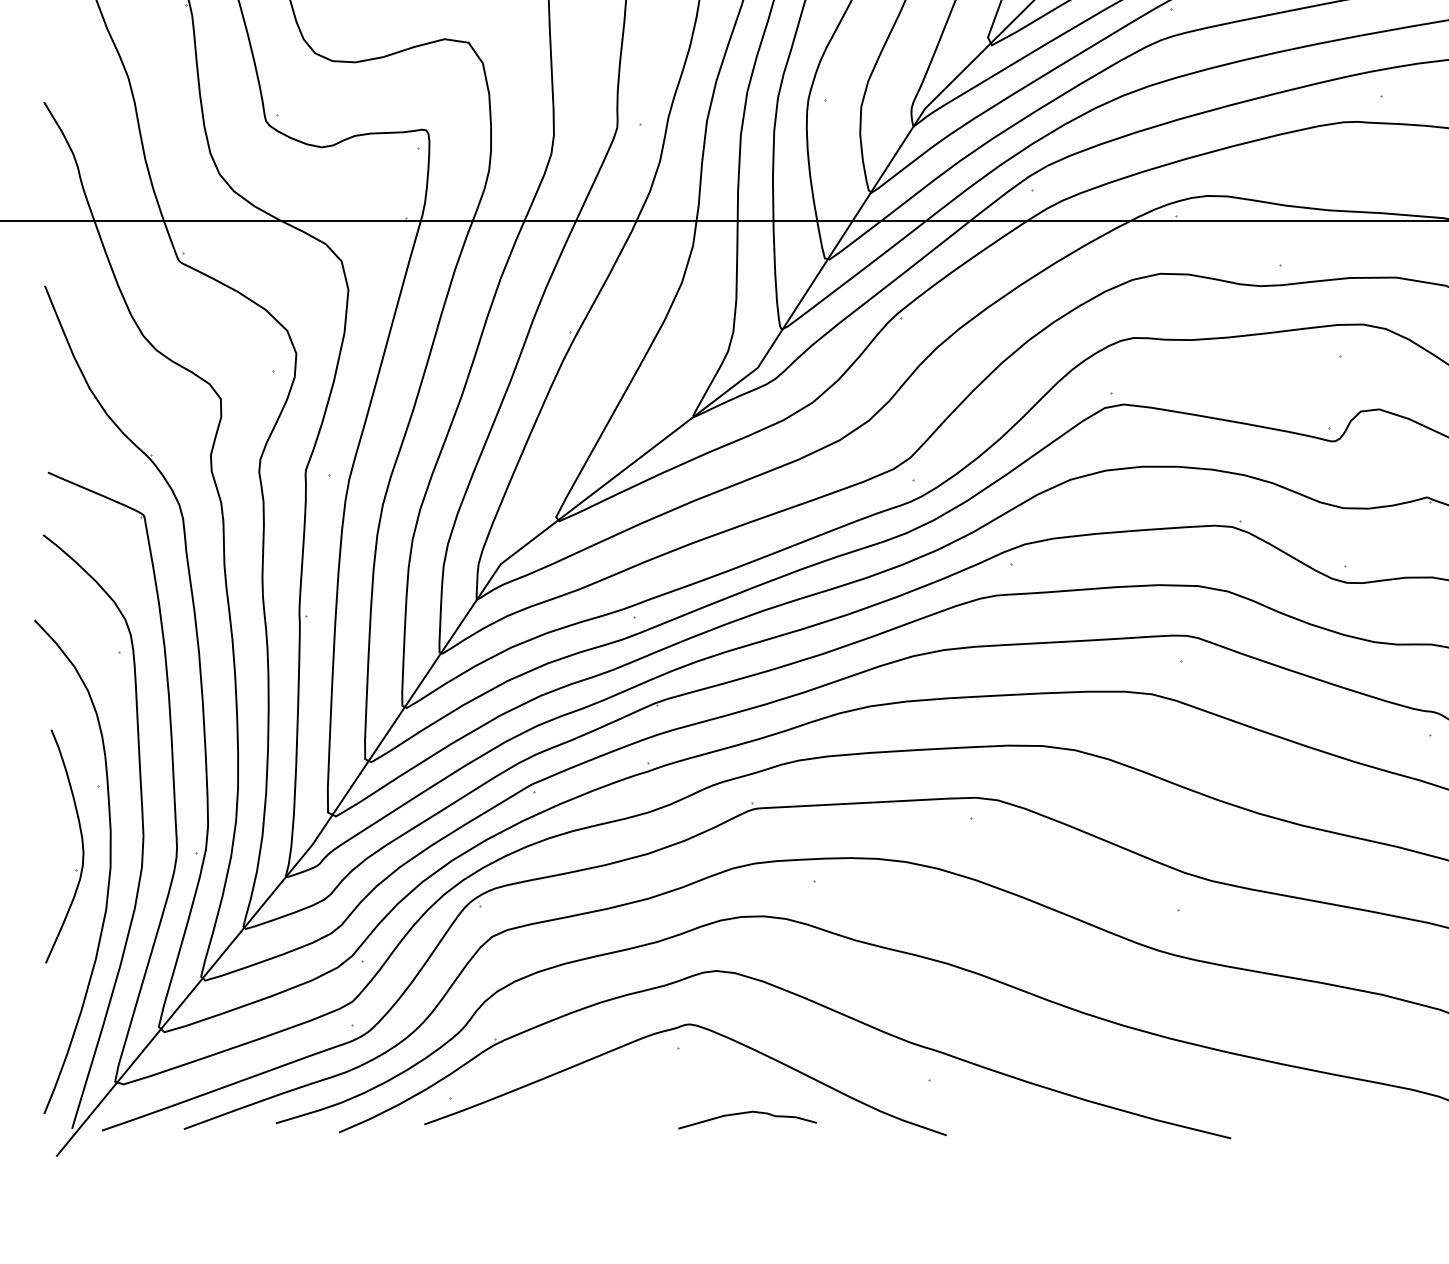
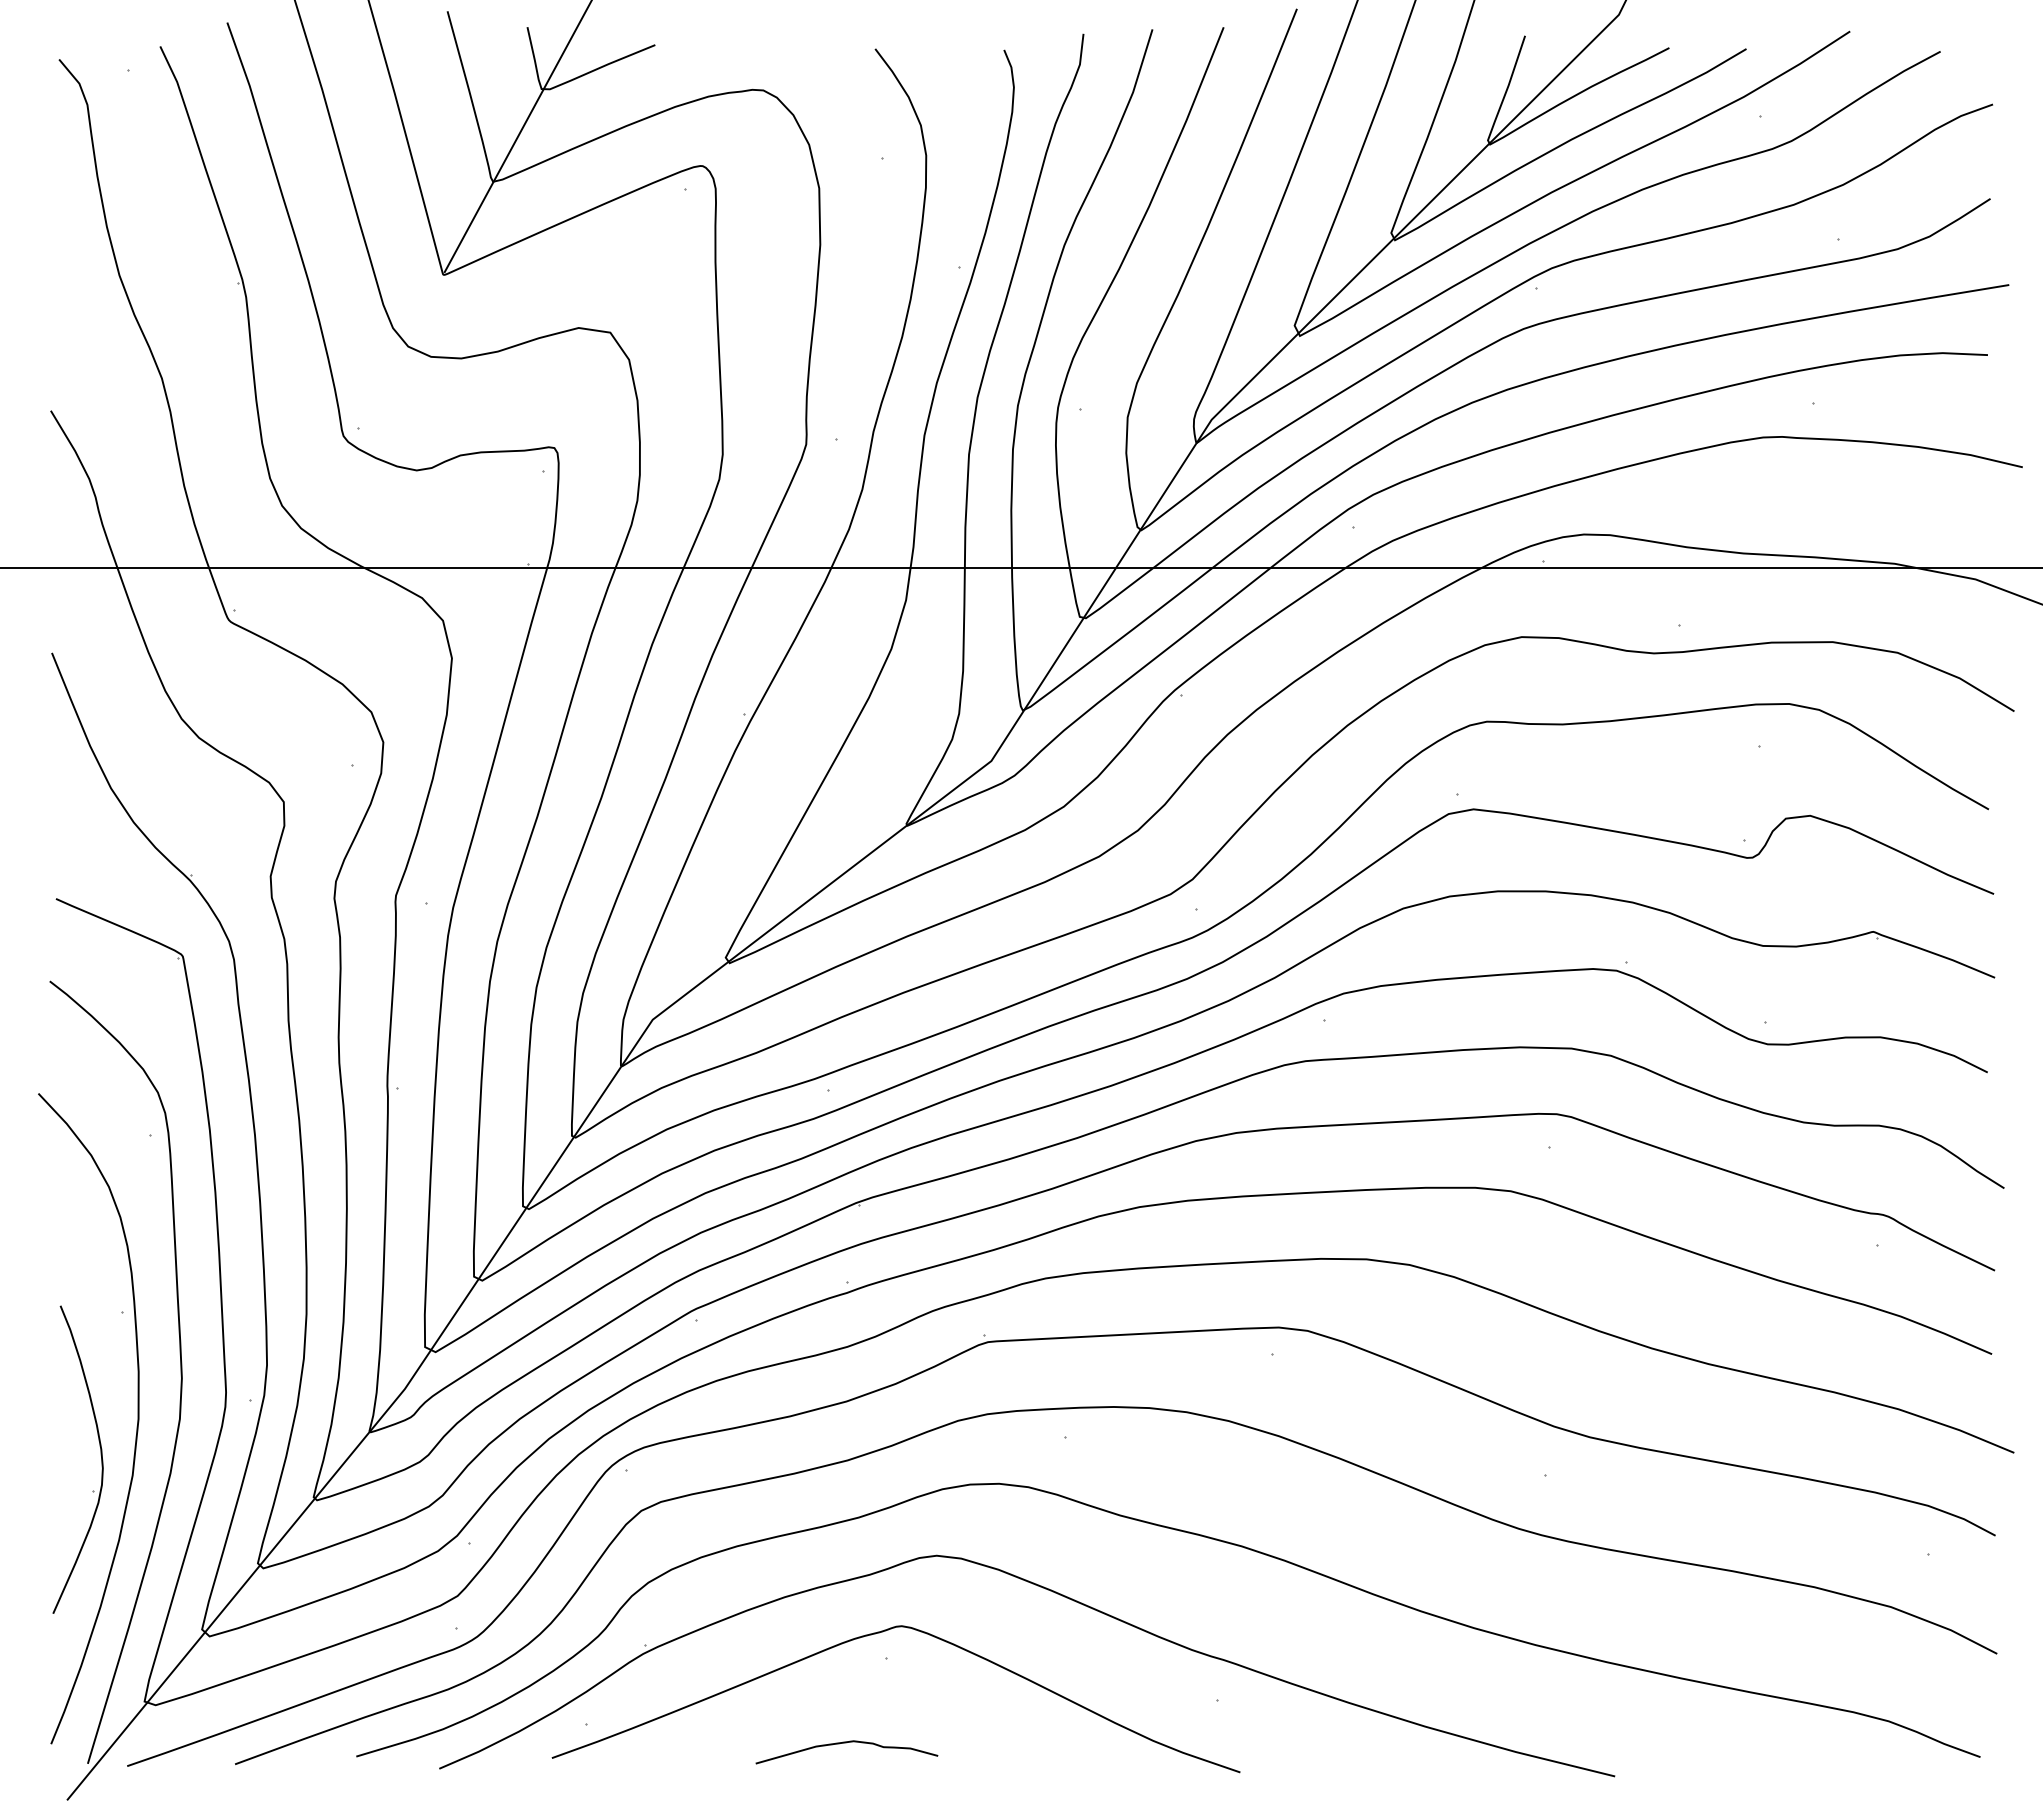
part: (81, 843) -> (100, 1455), moved
curve: (747, 1113) -> (846, 1743), moved

